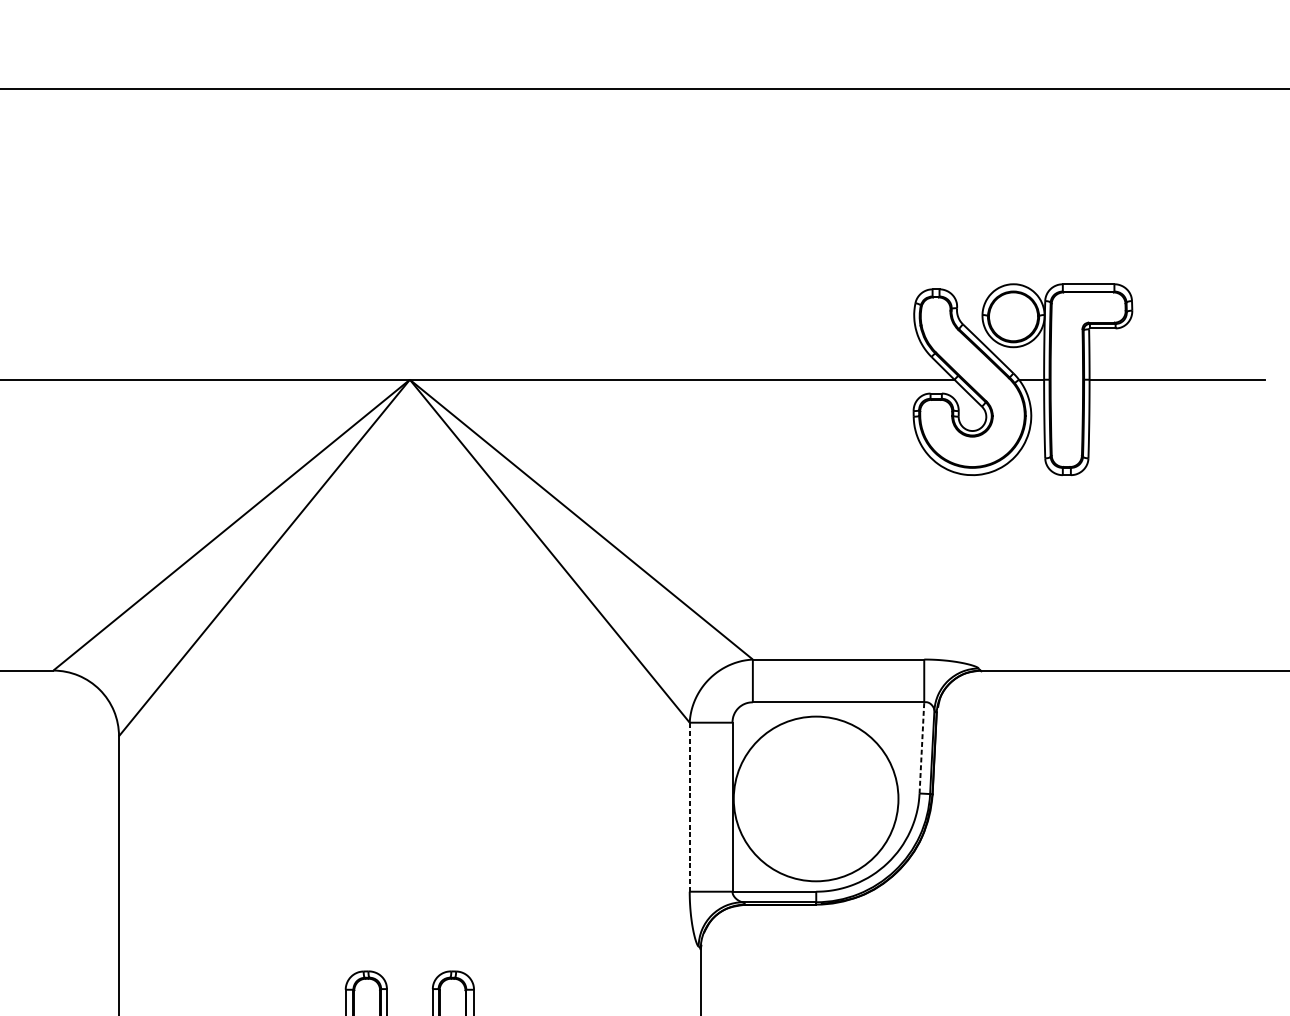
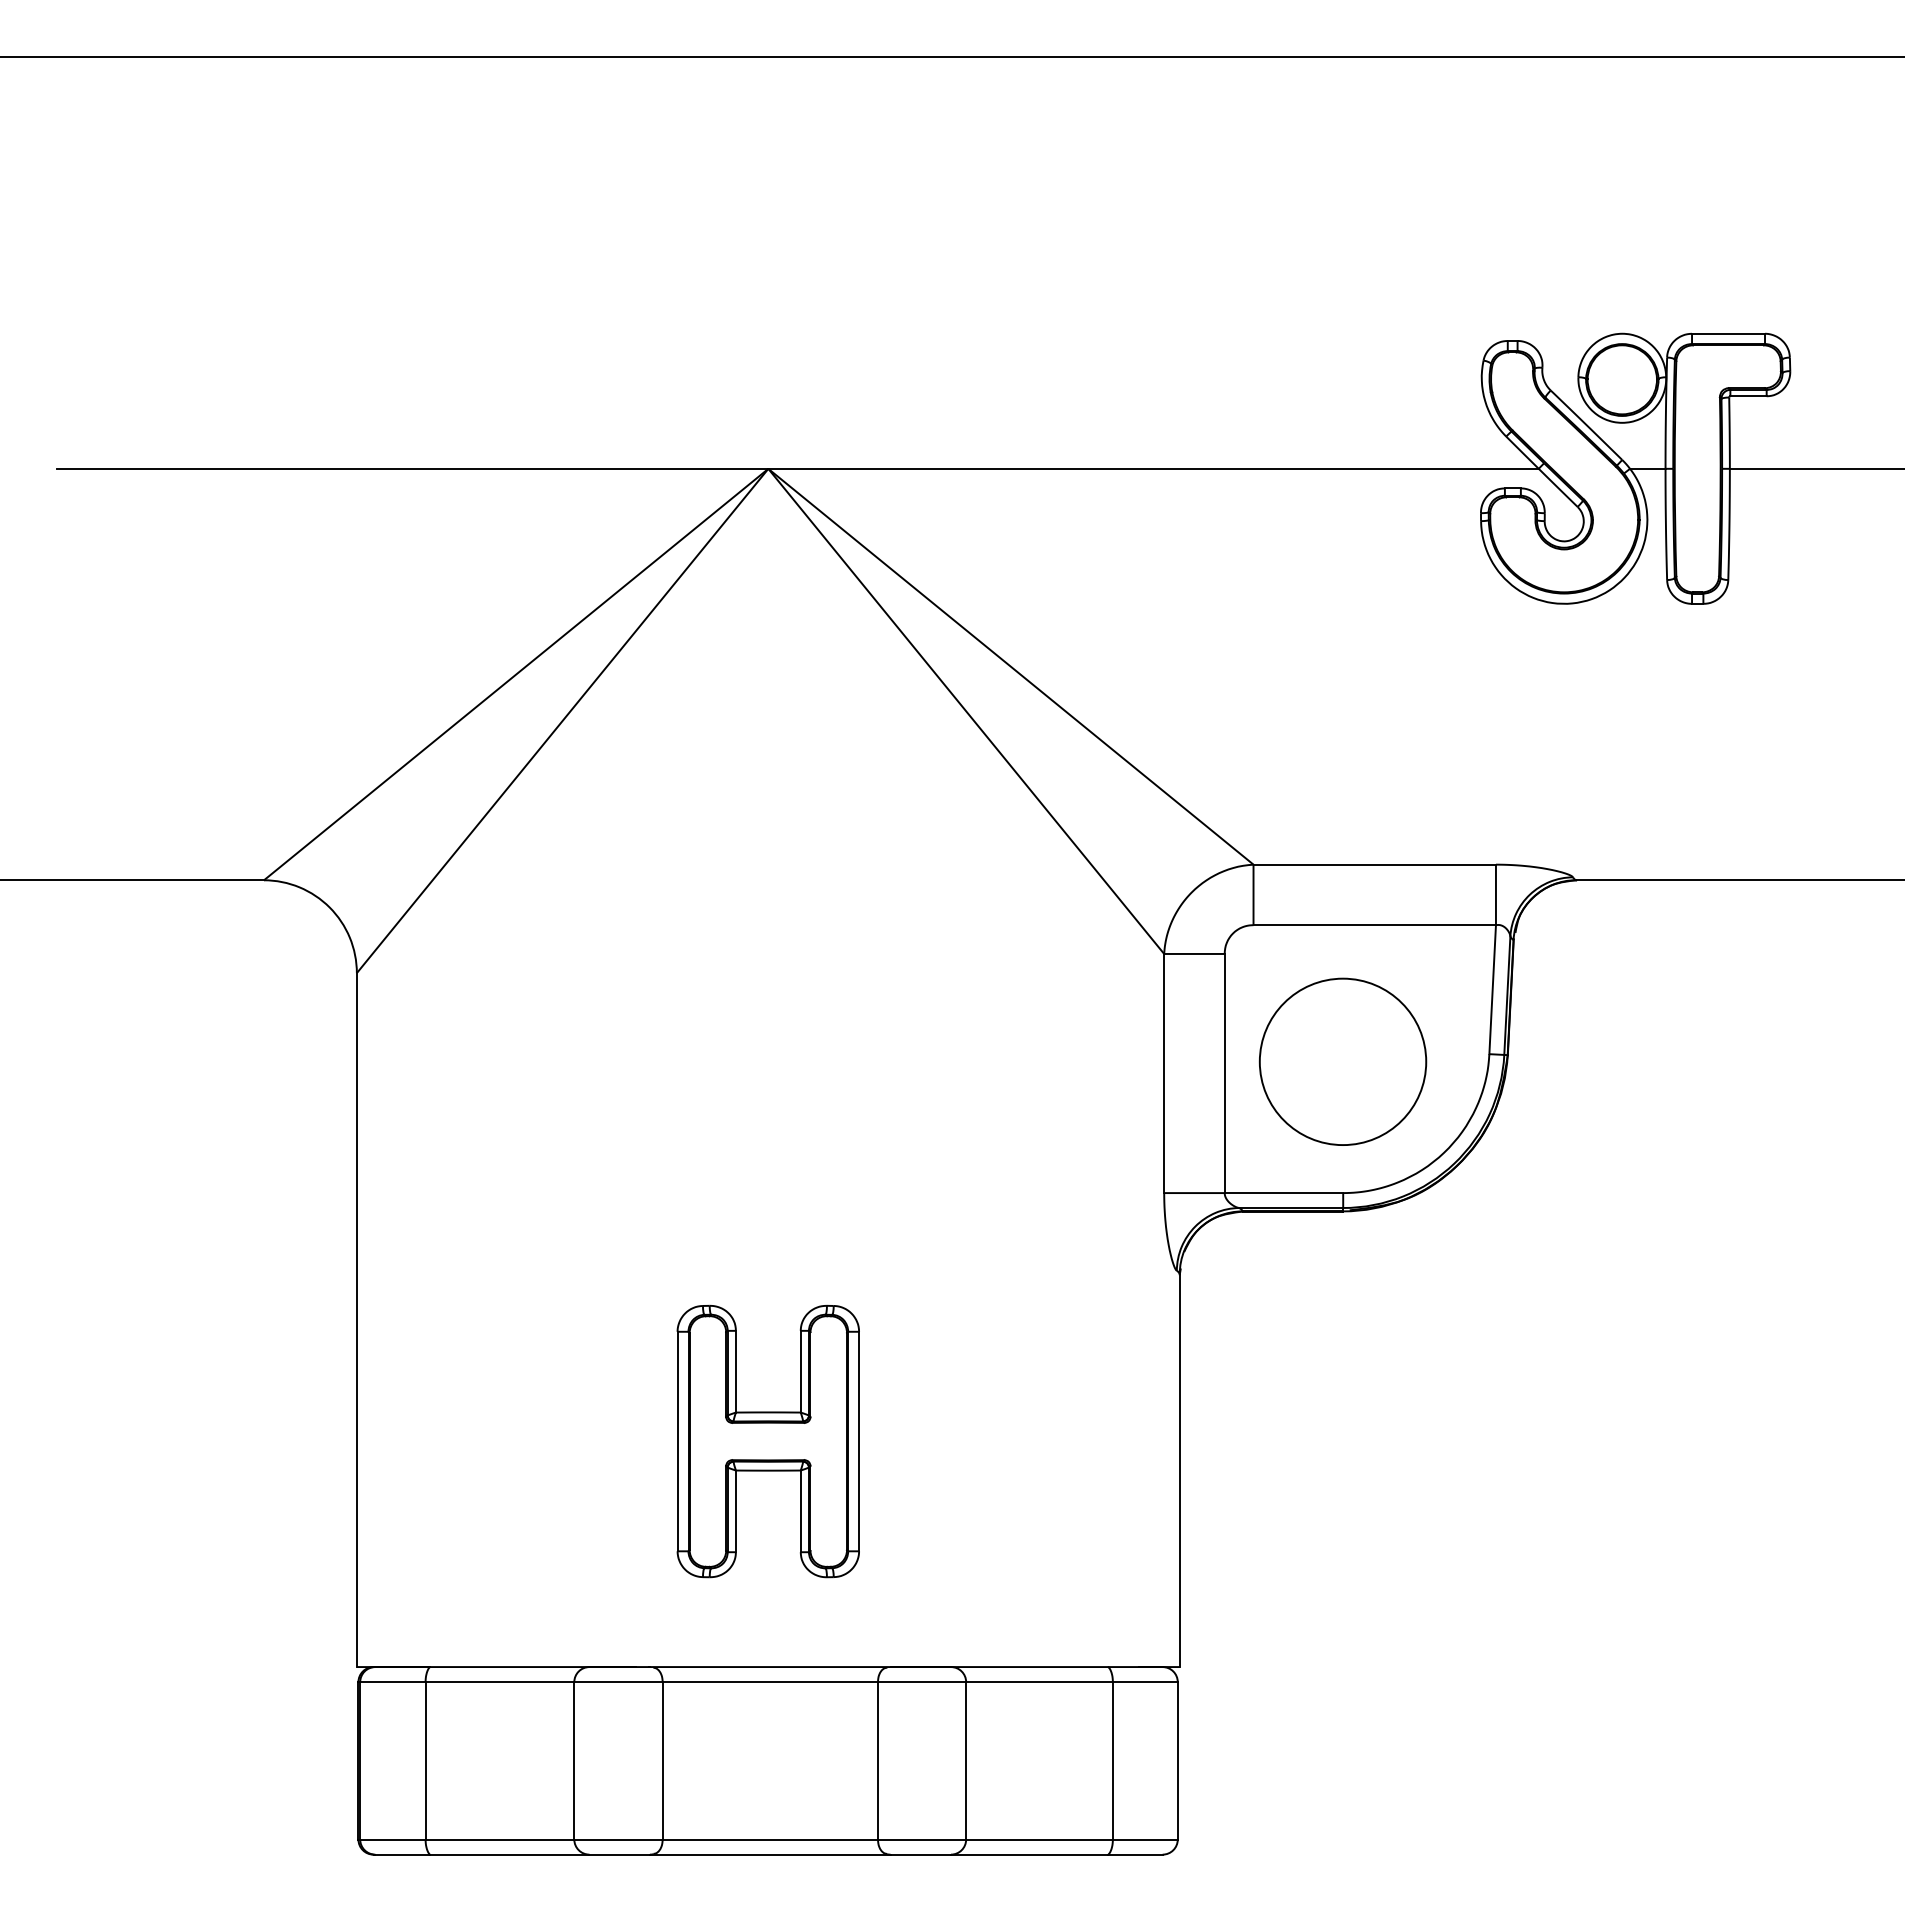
line: (921, 747) -> (1492, 989), dashed -> solid
circle: (815, 798) -> (1342, 1061), size x0.71
line: (689, 807) -> (1164, 1073), dashed -> solid

